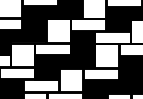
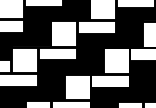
fill: (112, 37) -> (122, 40), added
fill: (40, 85) -> (44, 93), added

